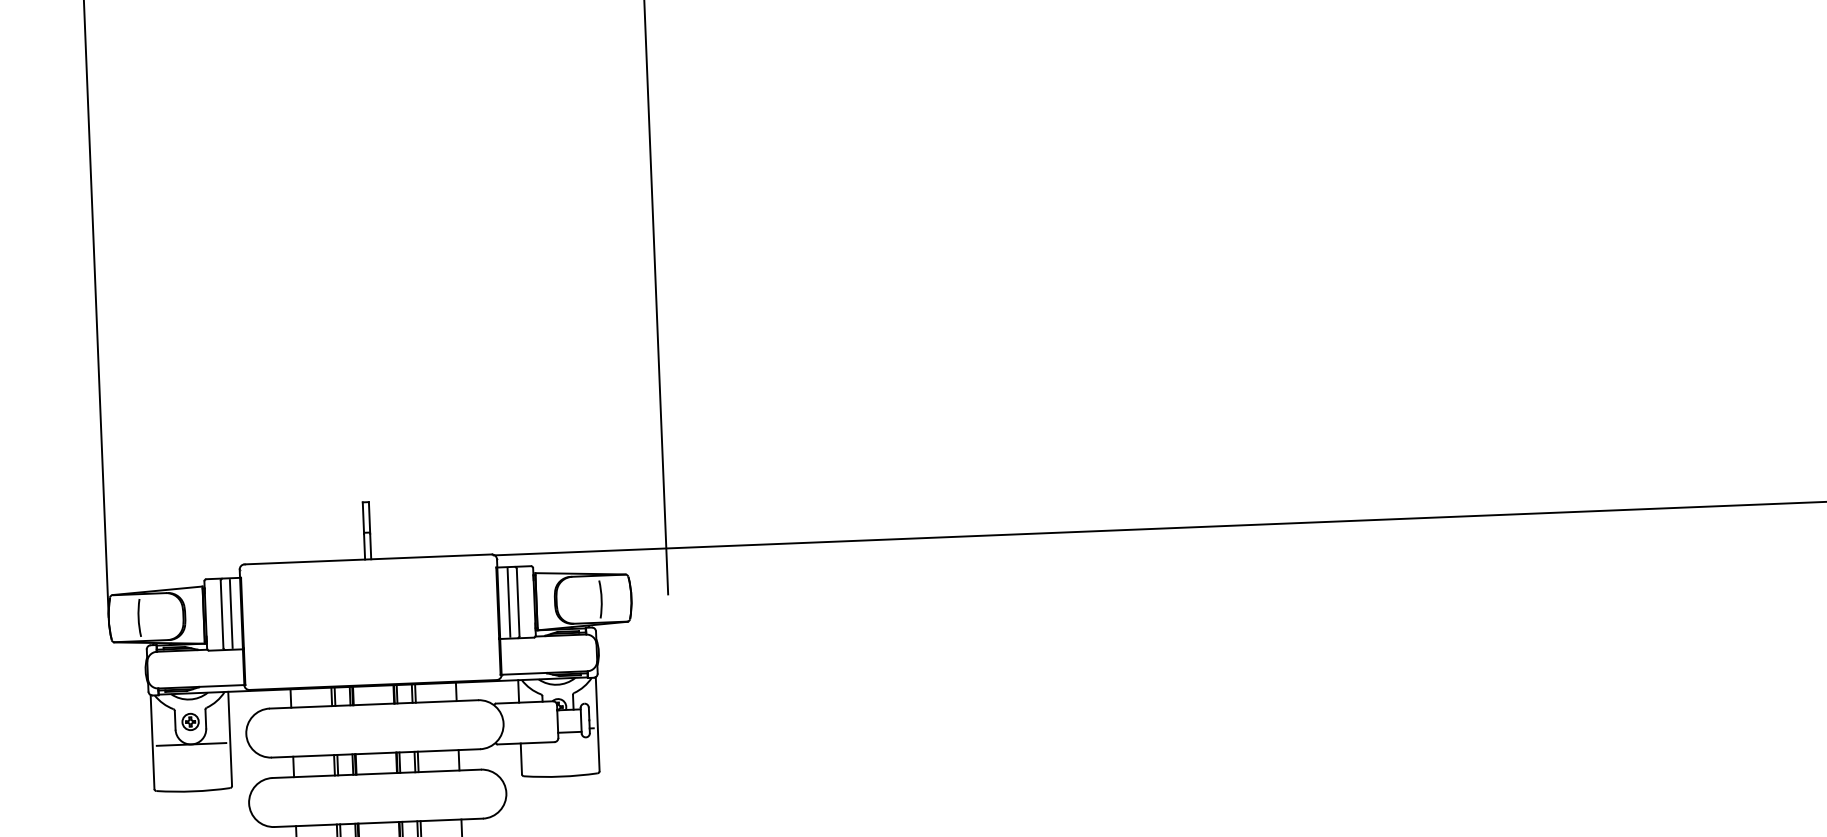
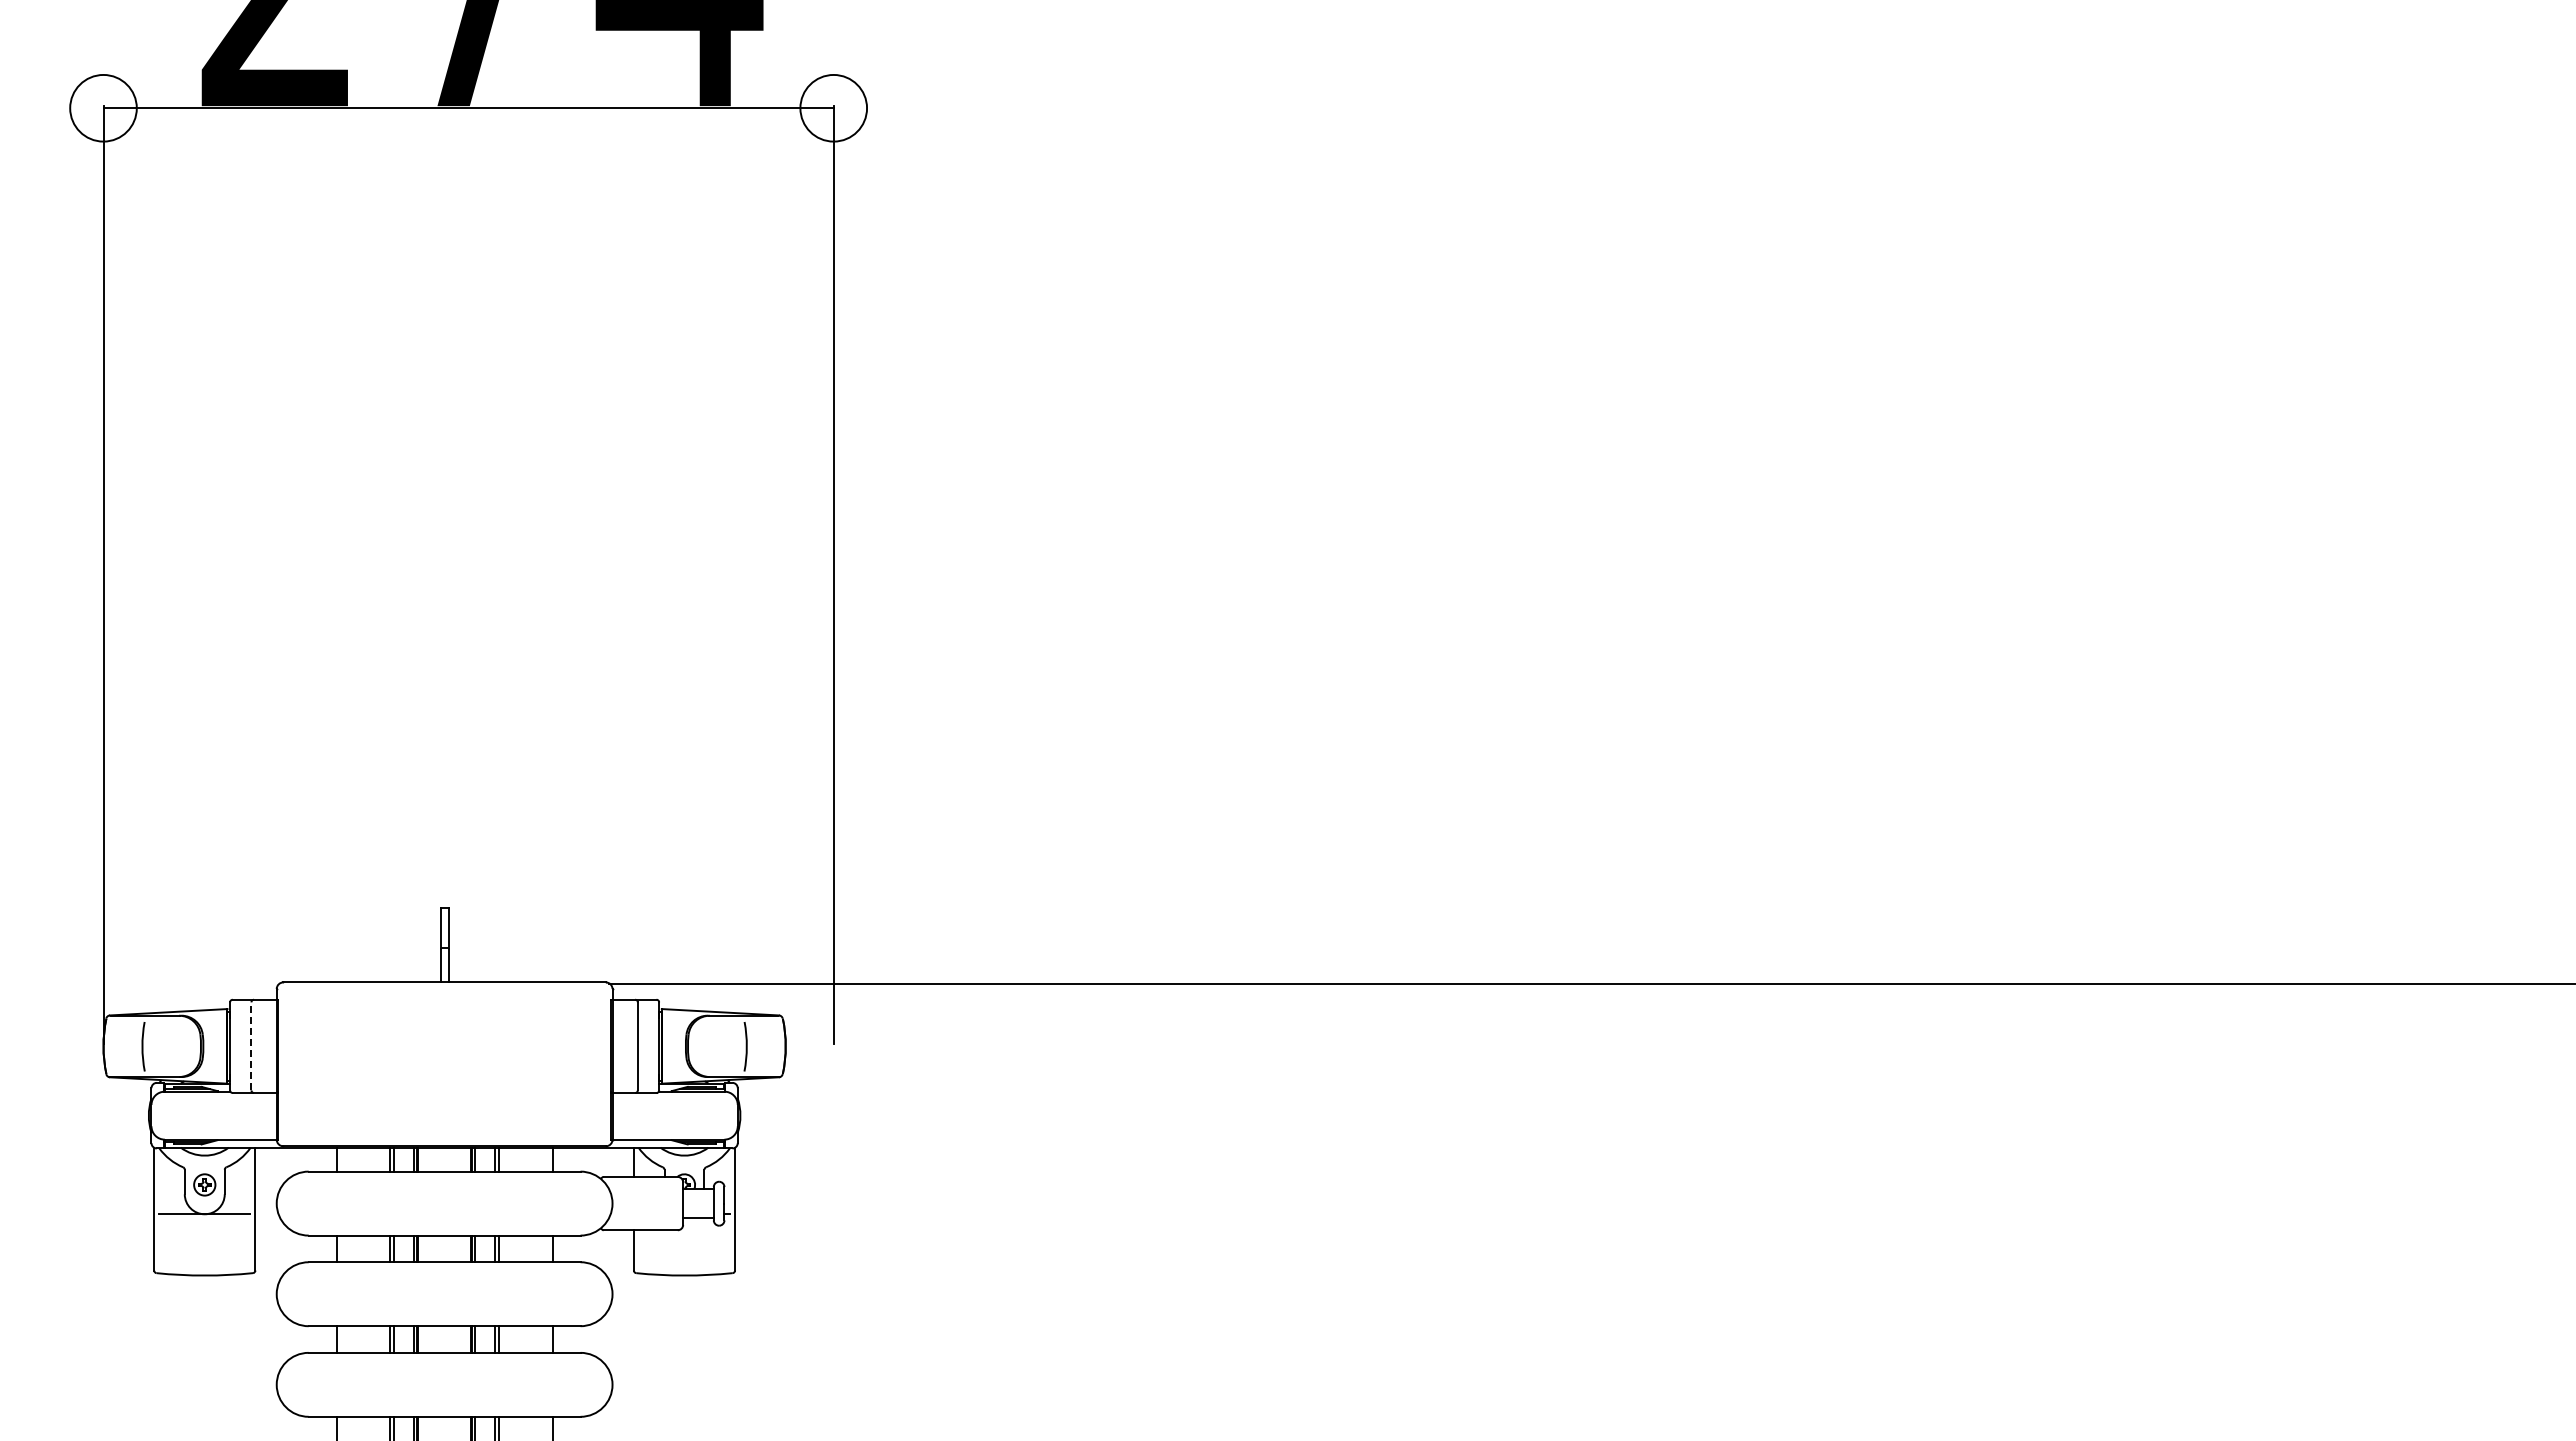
line: (508, 602) -> (625, 1046), removed
line: (222, 614) -> (251, 1046), solid -> dashed
line: (231, 614) -> (263, 1046), removed

